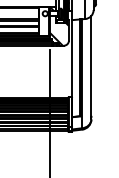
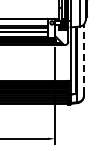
line: (90, 66) -> (83, 59), solid -> dashed

